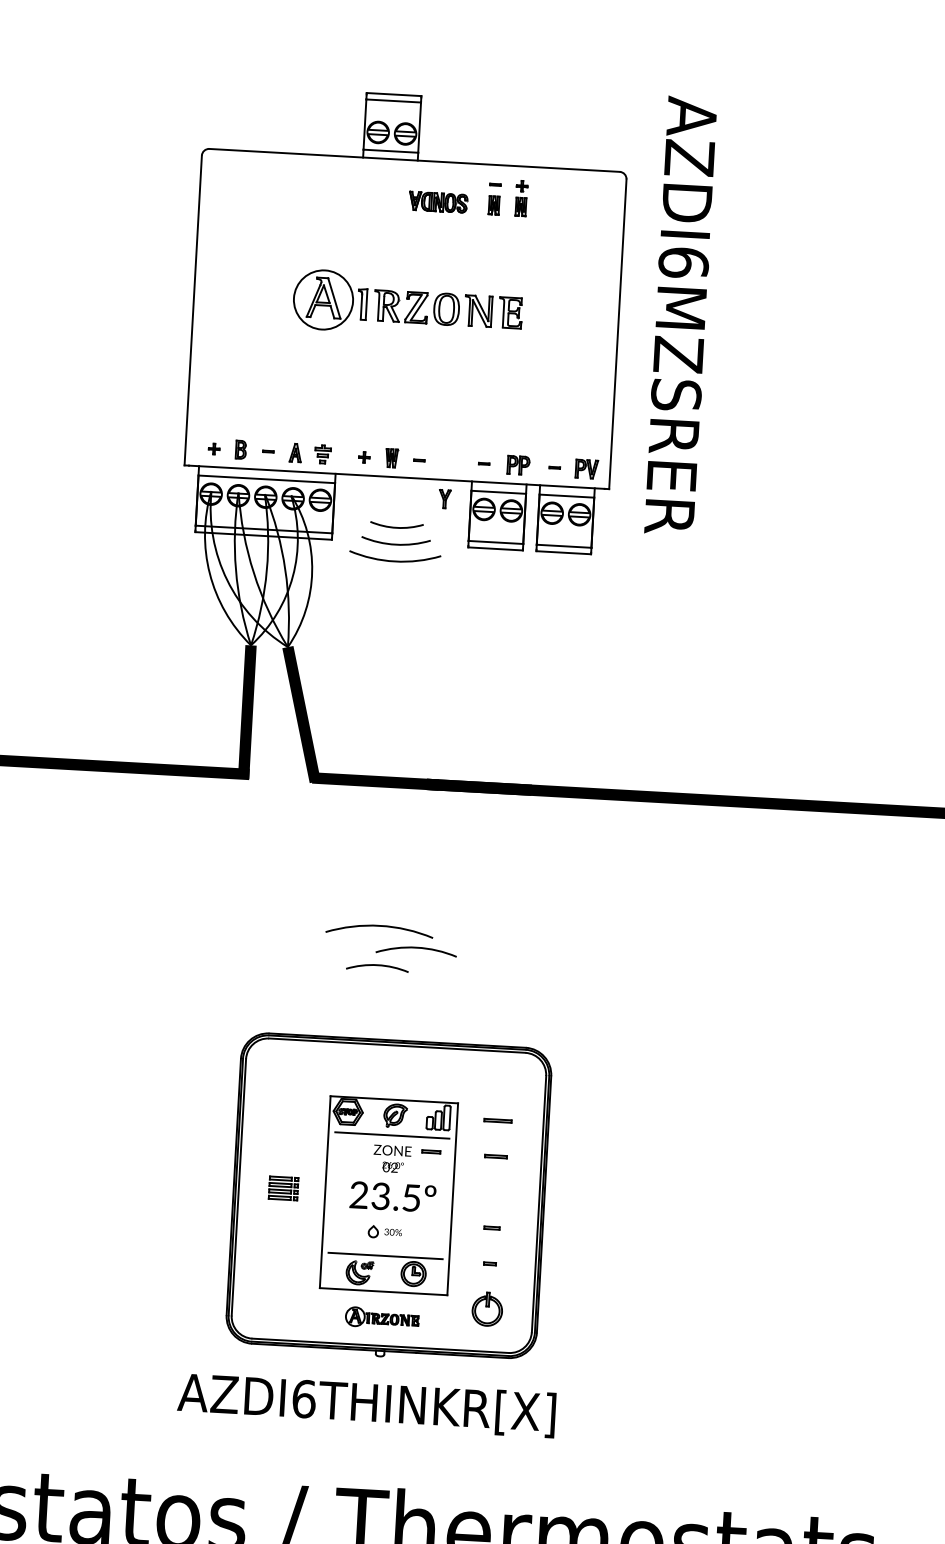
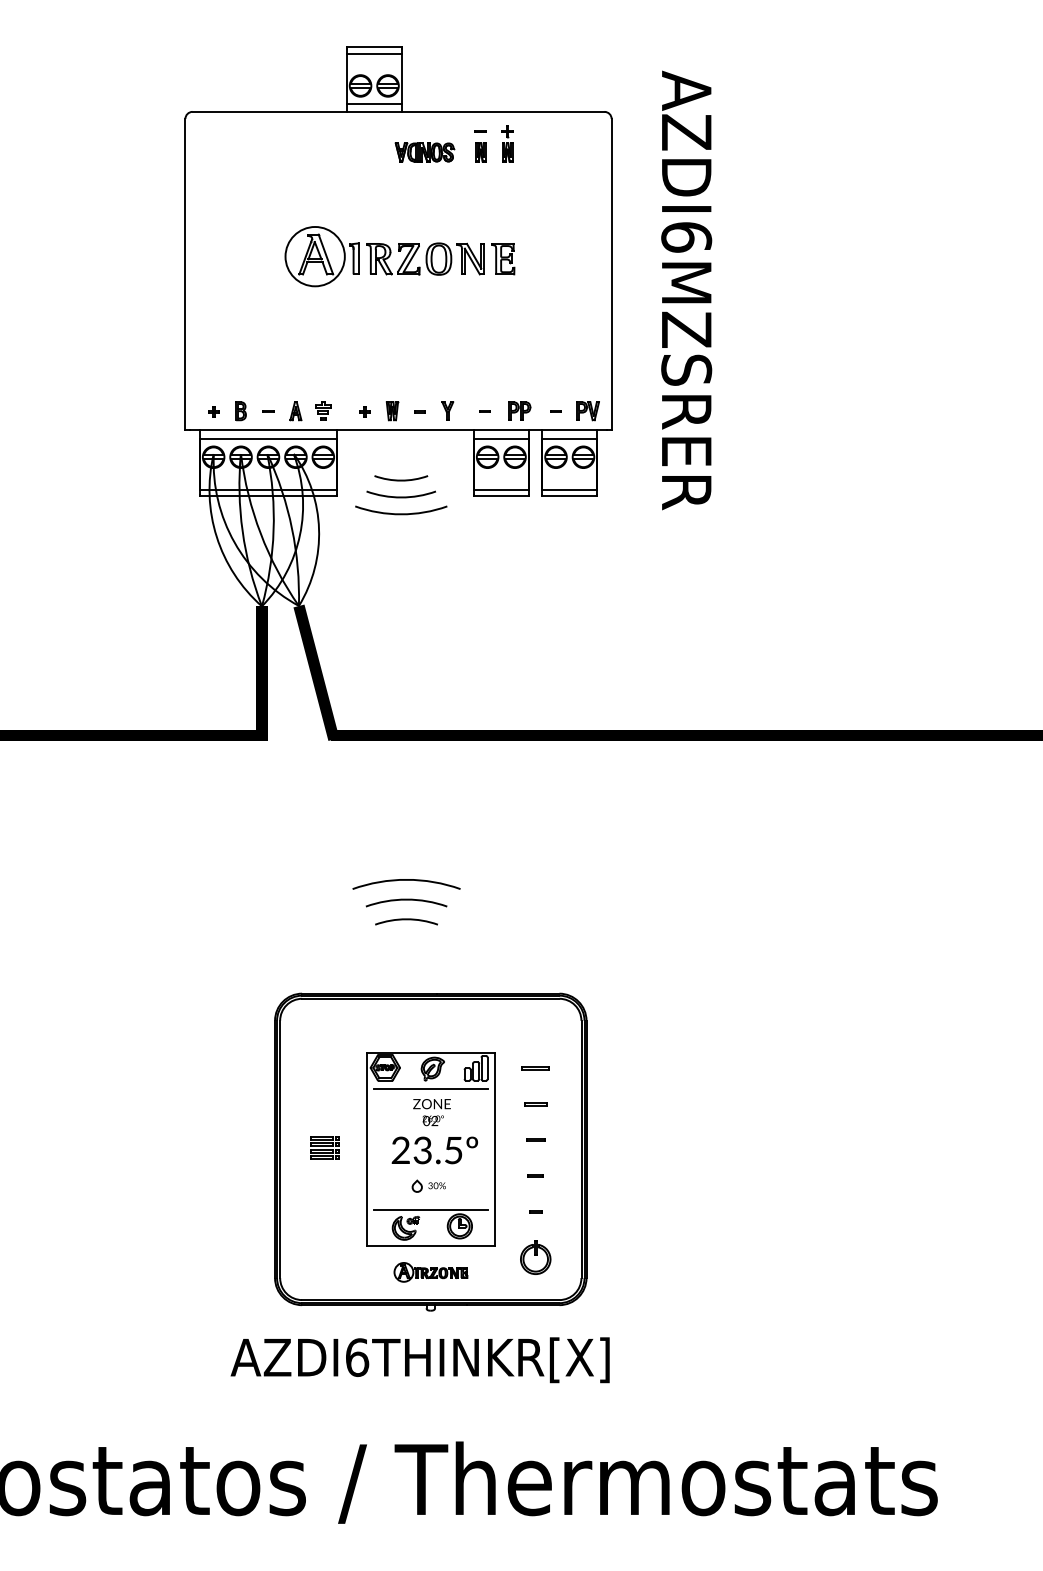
text: (680, 315) -> (686, 290), moved
part: (444, 498) -> (447, 410), moved
arc: (416, 948) -> (406, 900), moved
line: (431, 1151) -> (535, 1139), moved

